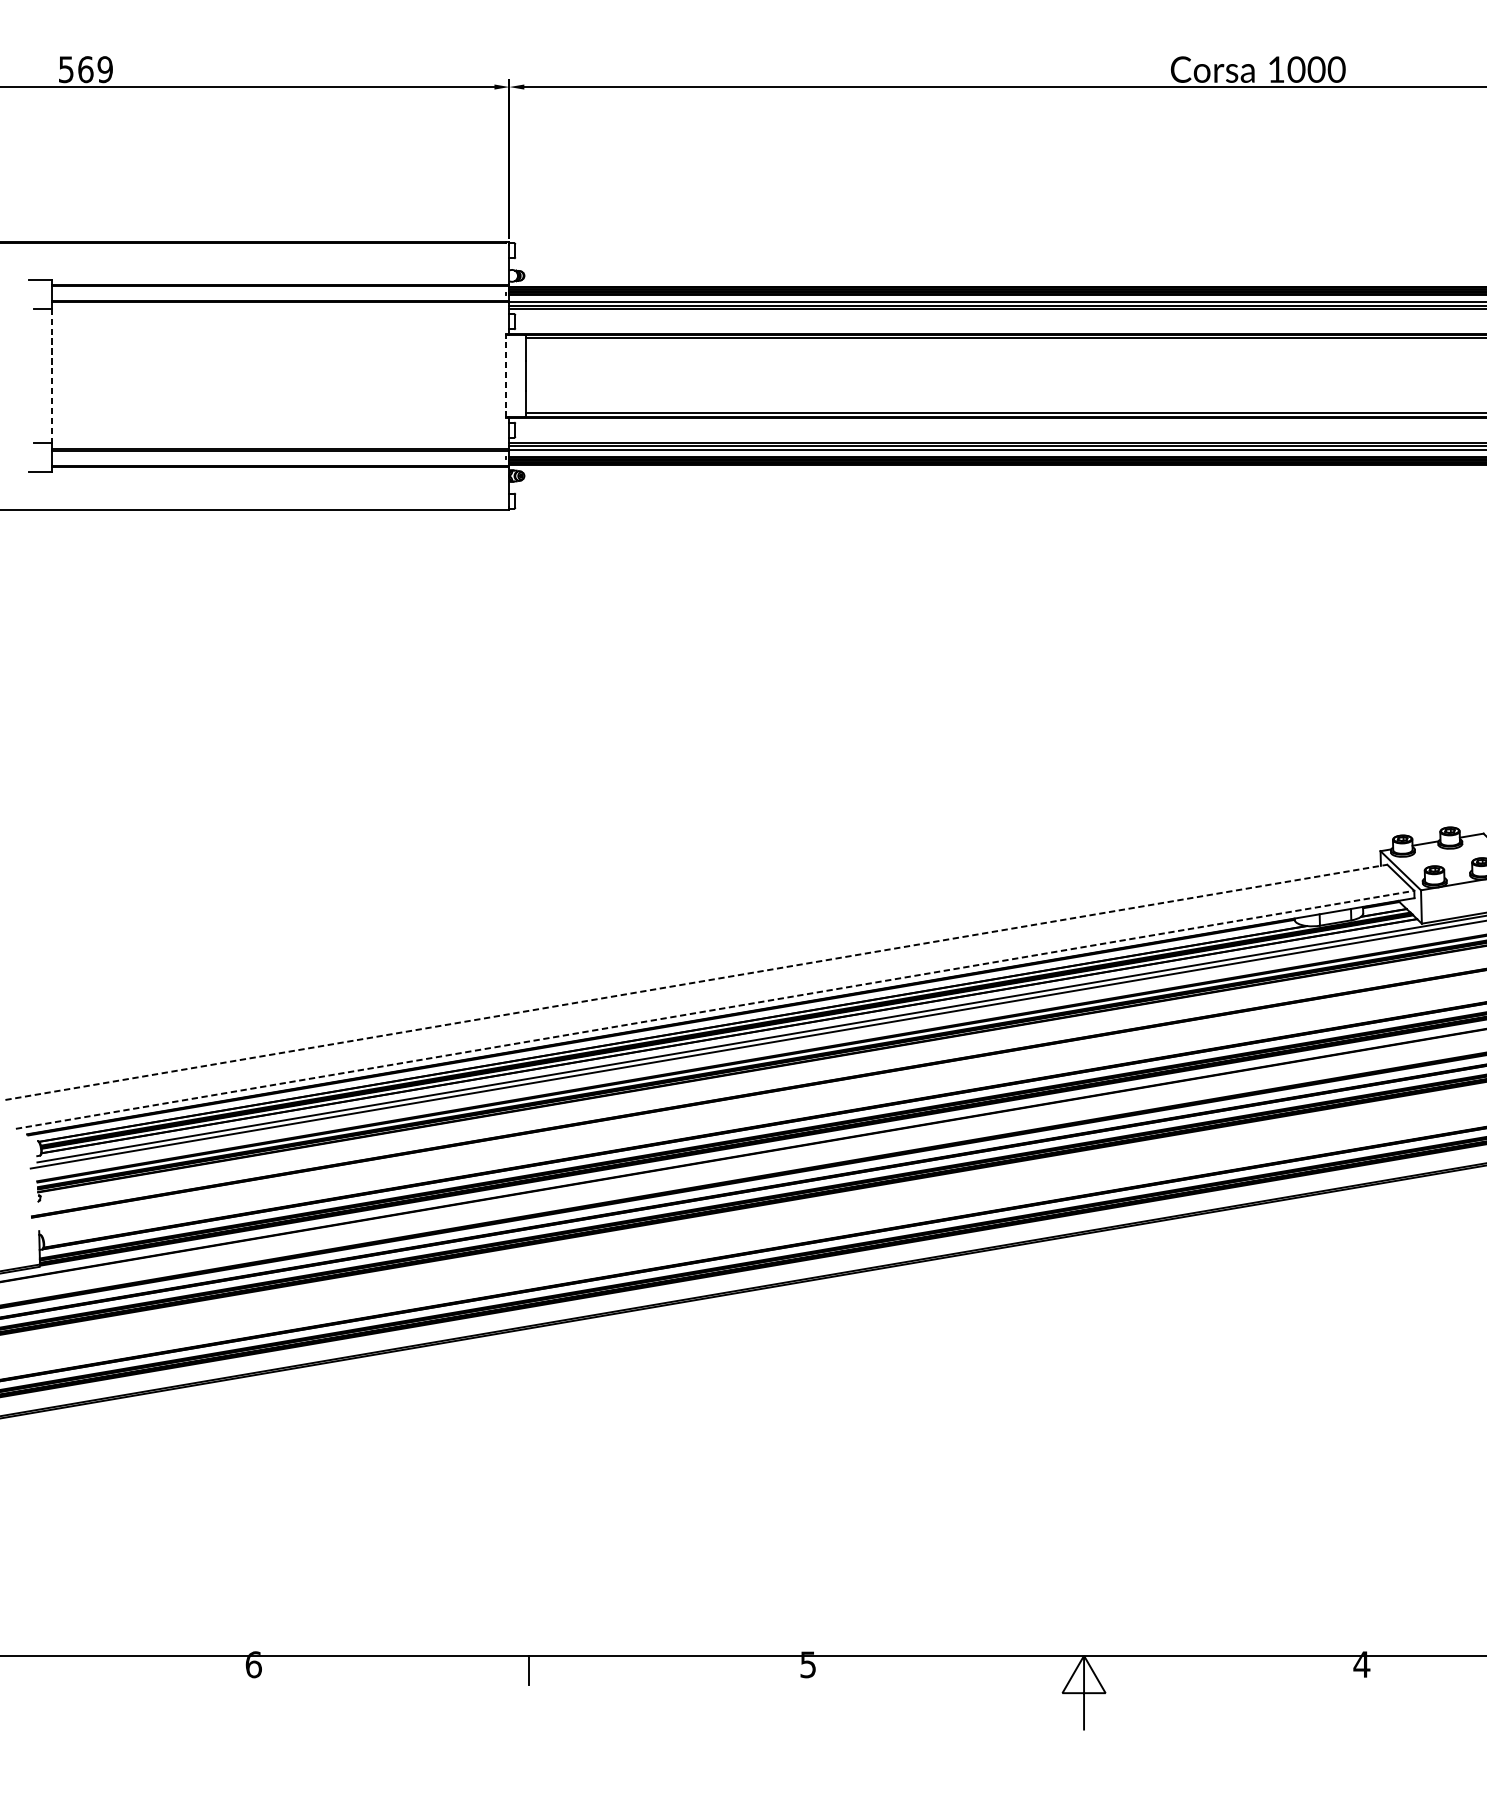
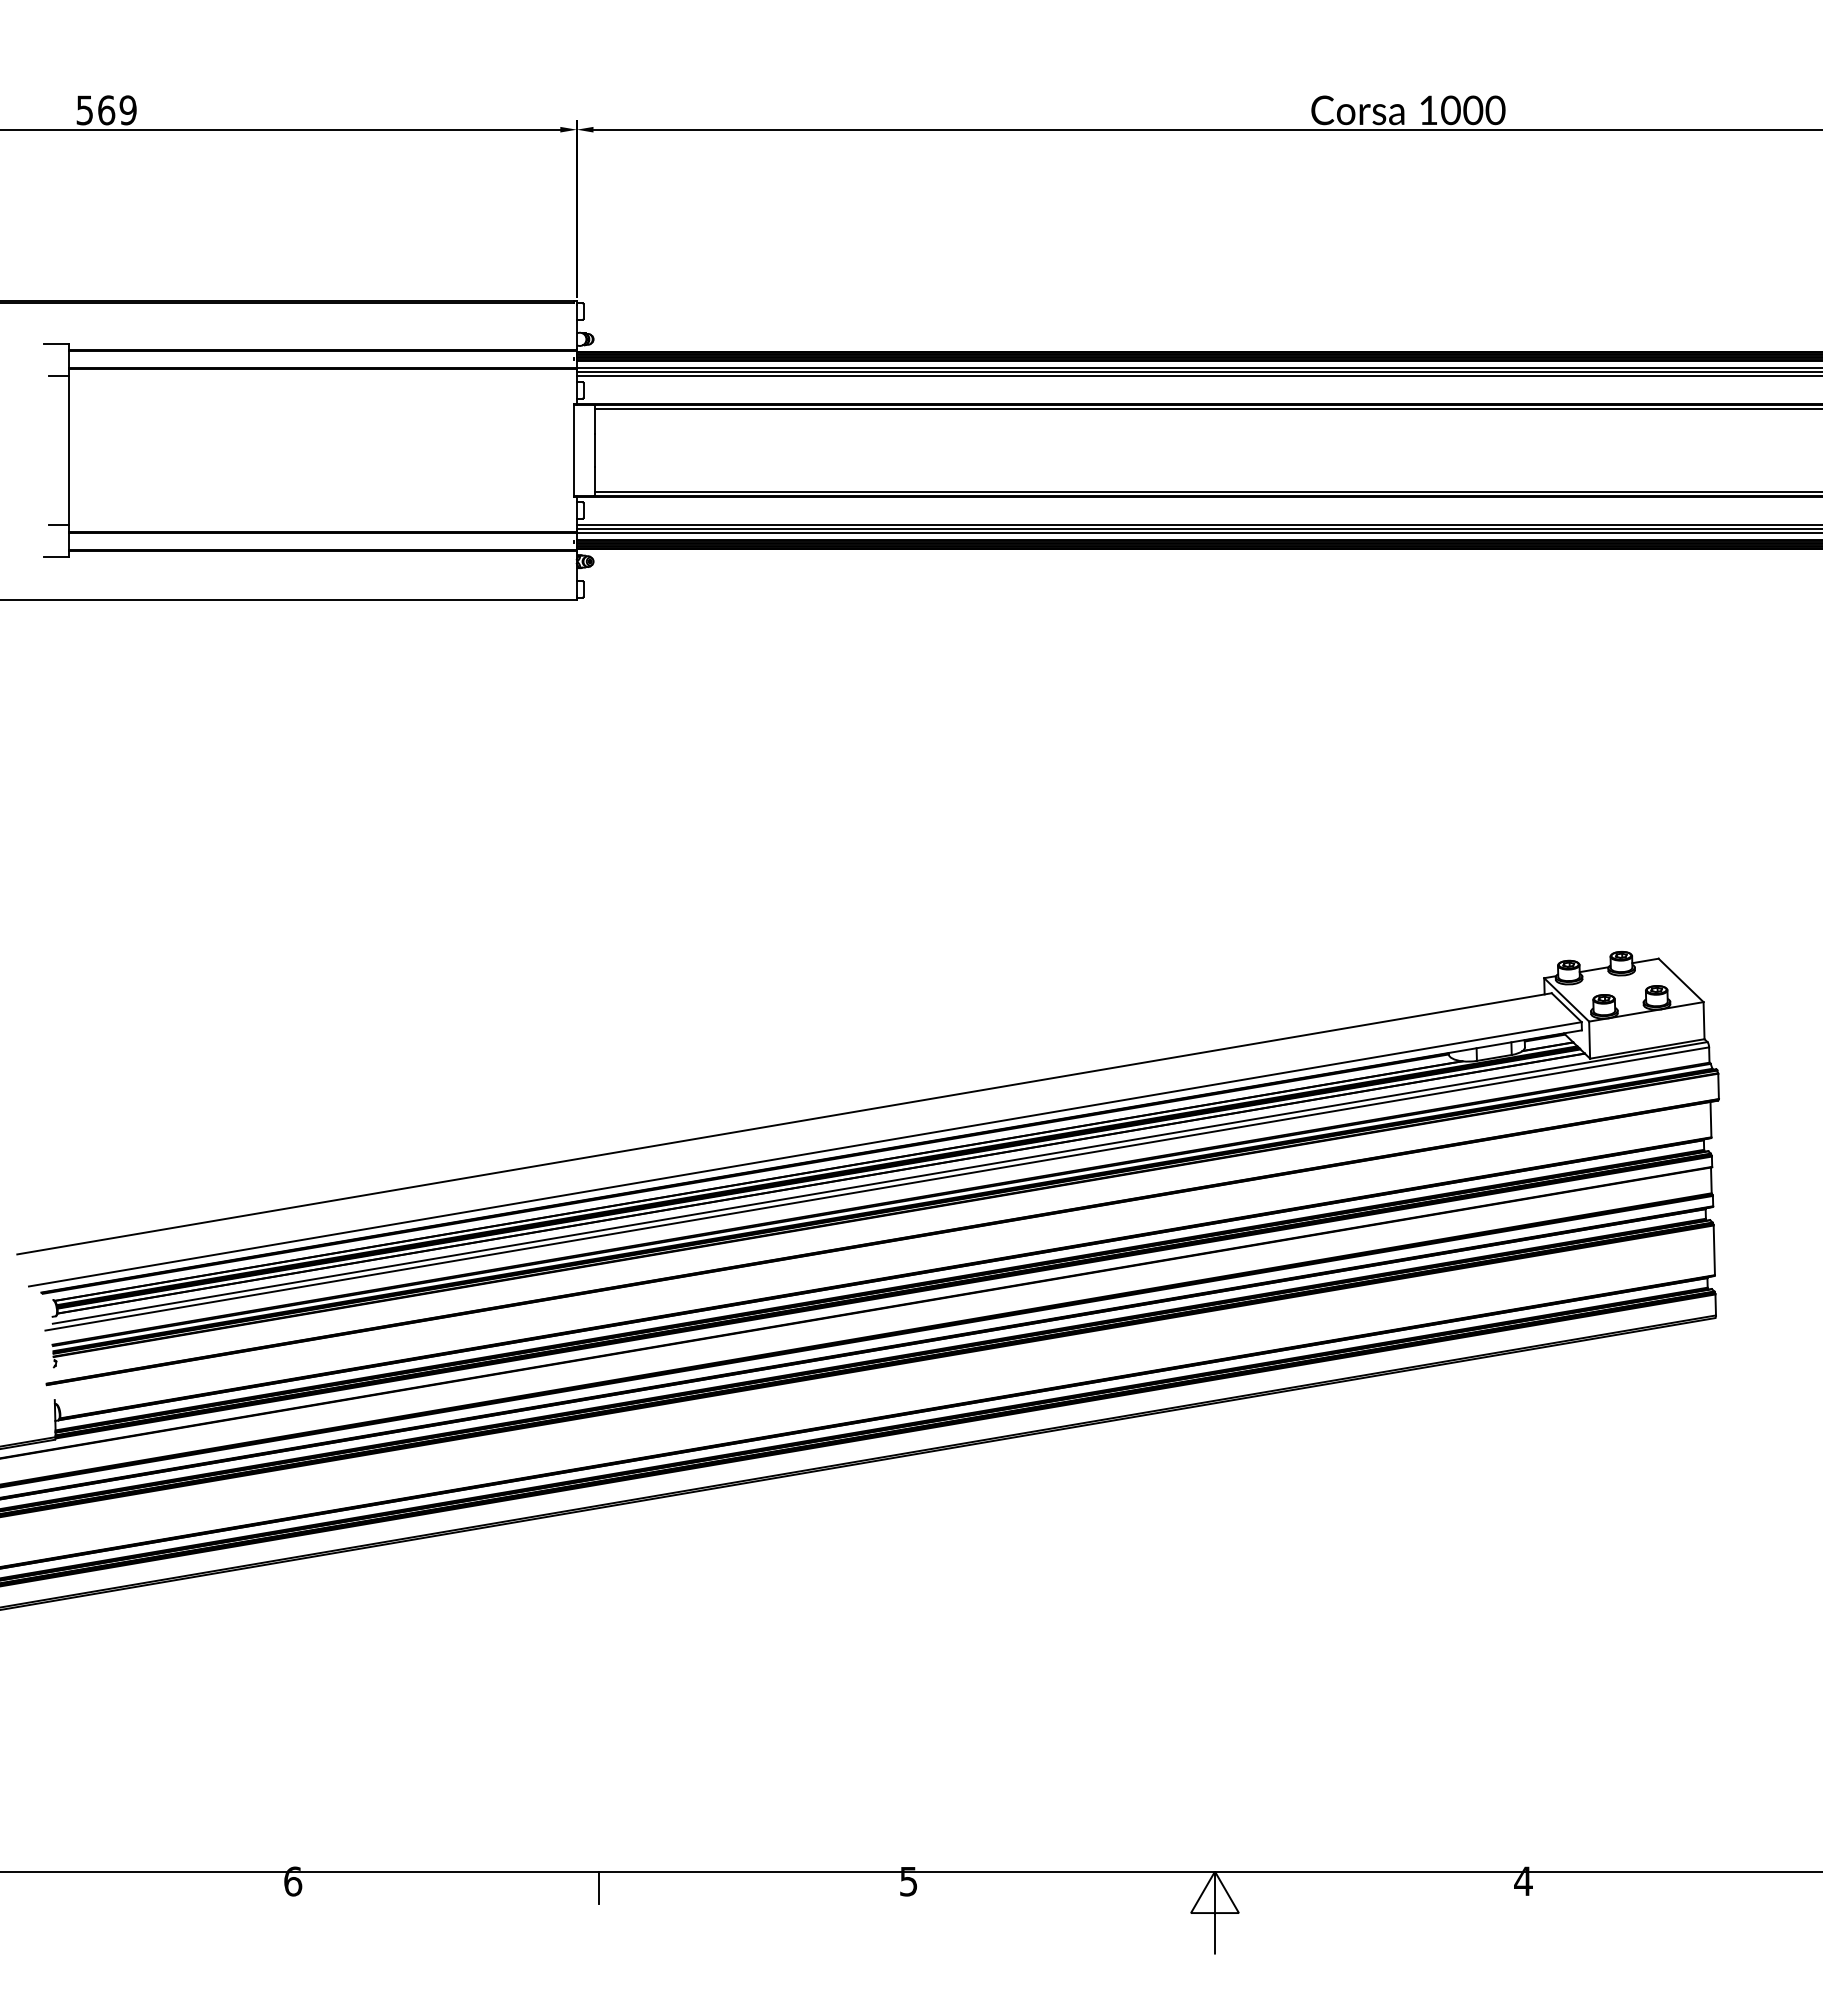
line: (52, 375) -> (69, 450), dashed -> solid
line: (506, 375) -> (573, 450), dashed -> solid
line: (697, 982) -> (785, 1123), dashed -> solid
line: (715, 1009) -> (805, 1154), dashed -> solid

